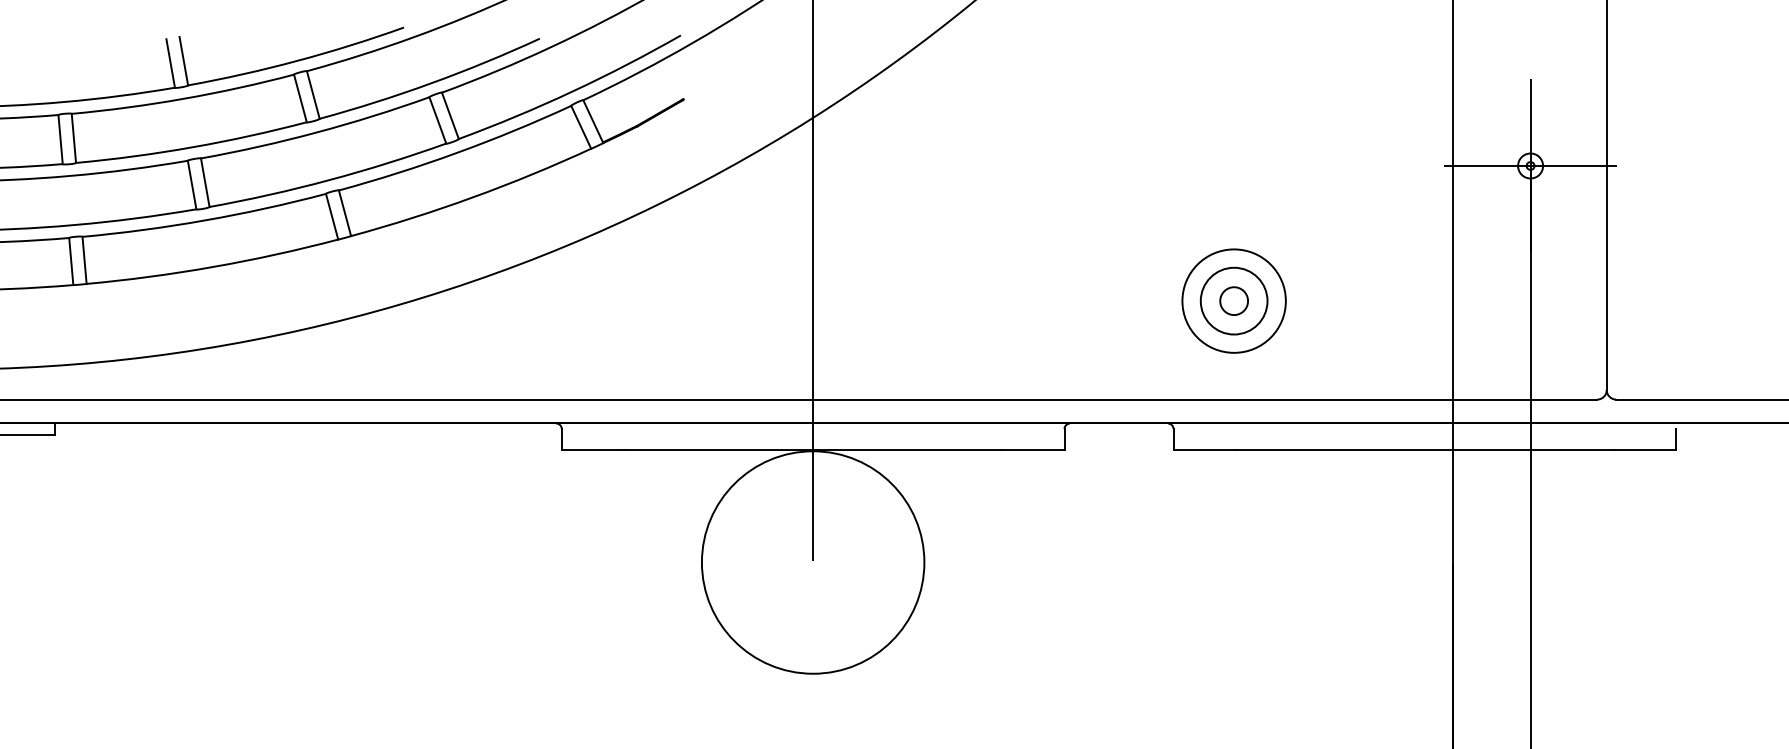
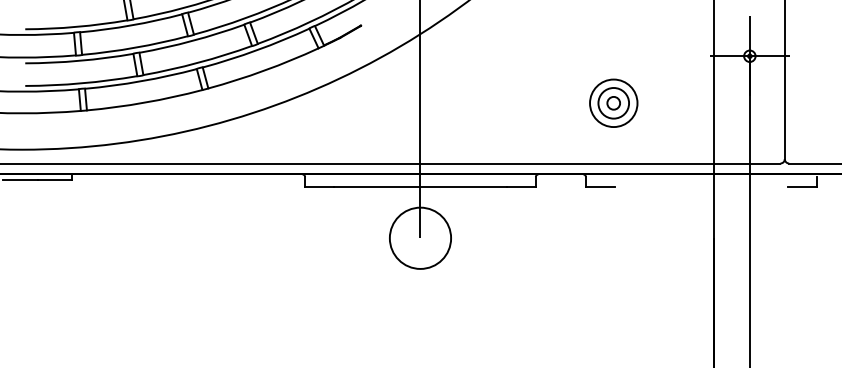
part: (1233, 299) -> (613, 102), moved
line: (1425, 449) -> (701, 186), removed
circle: (813, 562) -> (420, 238), size x0.6

